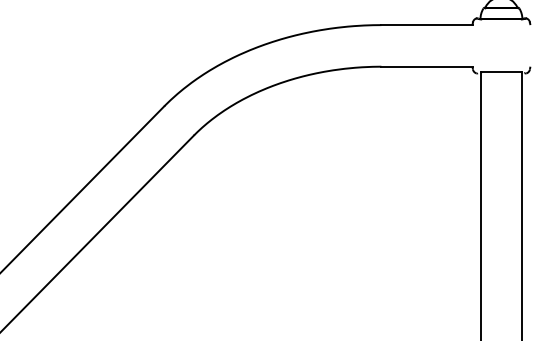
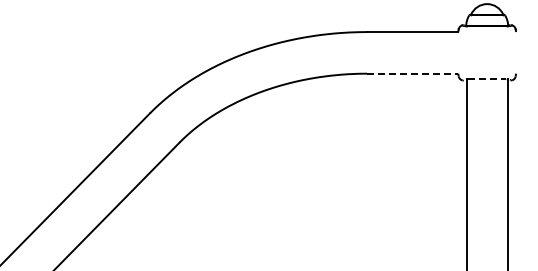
line: (426, 66) -> (412, 73), solid -> dashed
line: (501, 72) -> (487, 79), solid -> dashed

